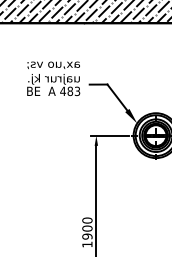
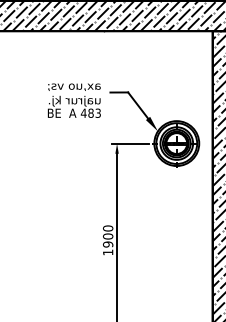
text: (52, 78) -> (73, 100), moved

